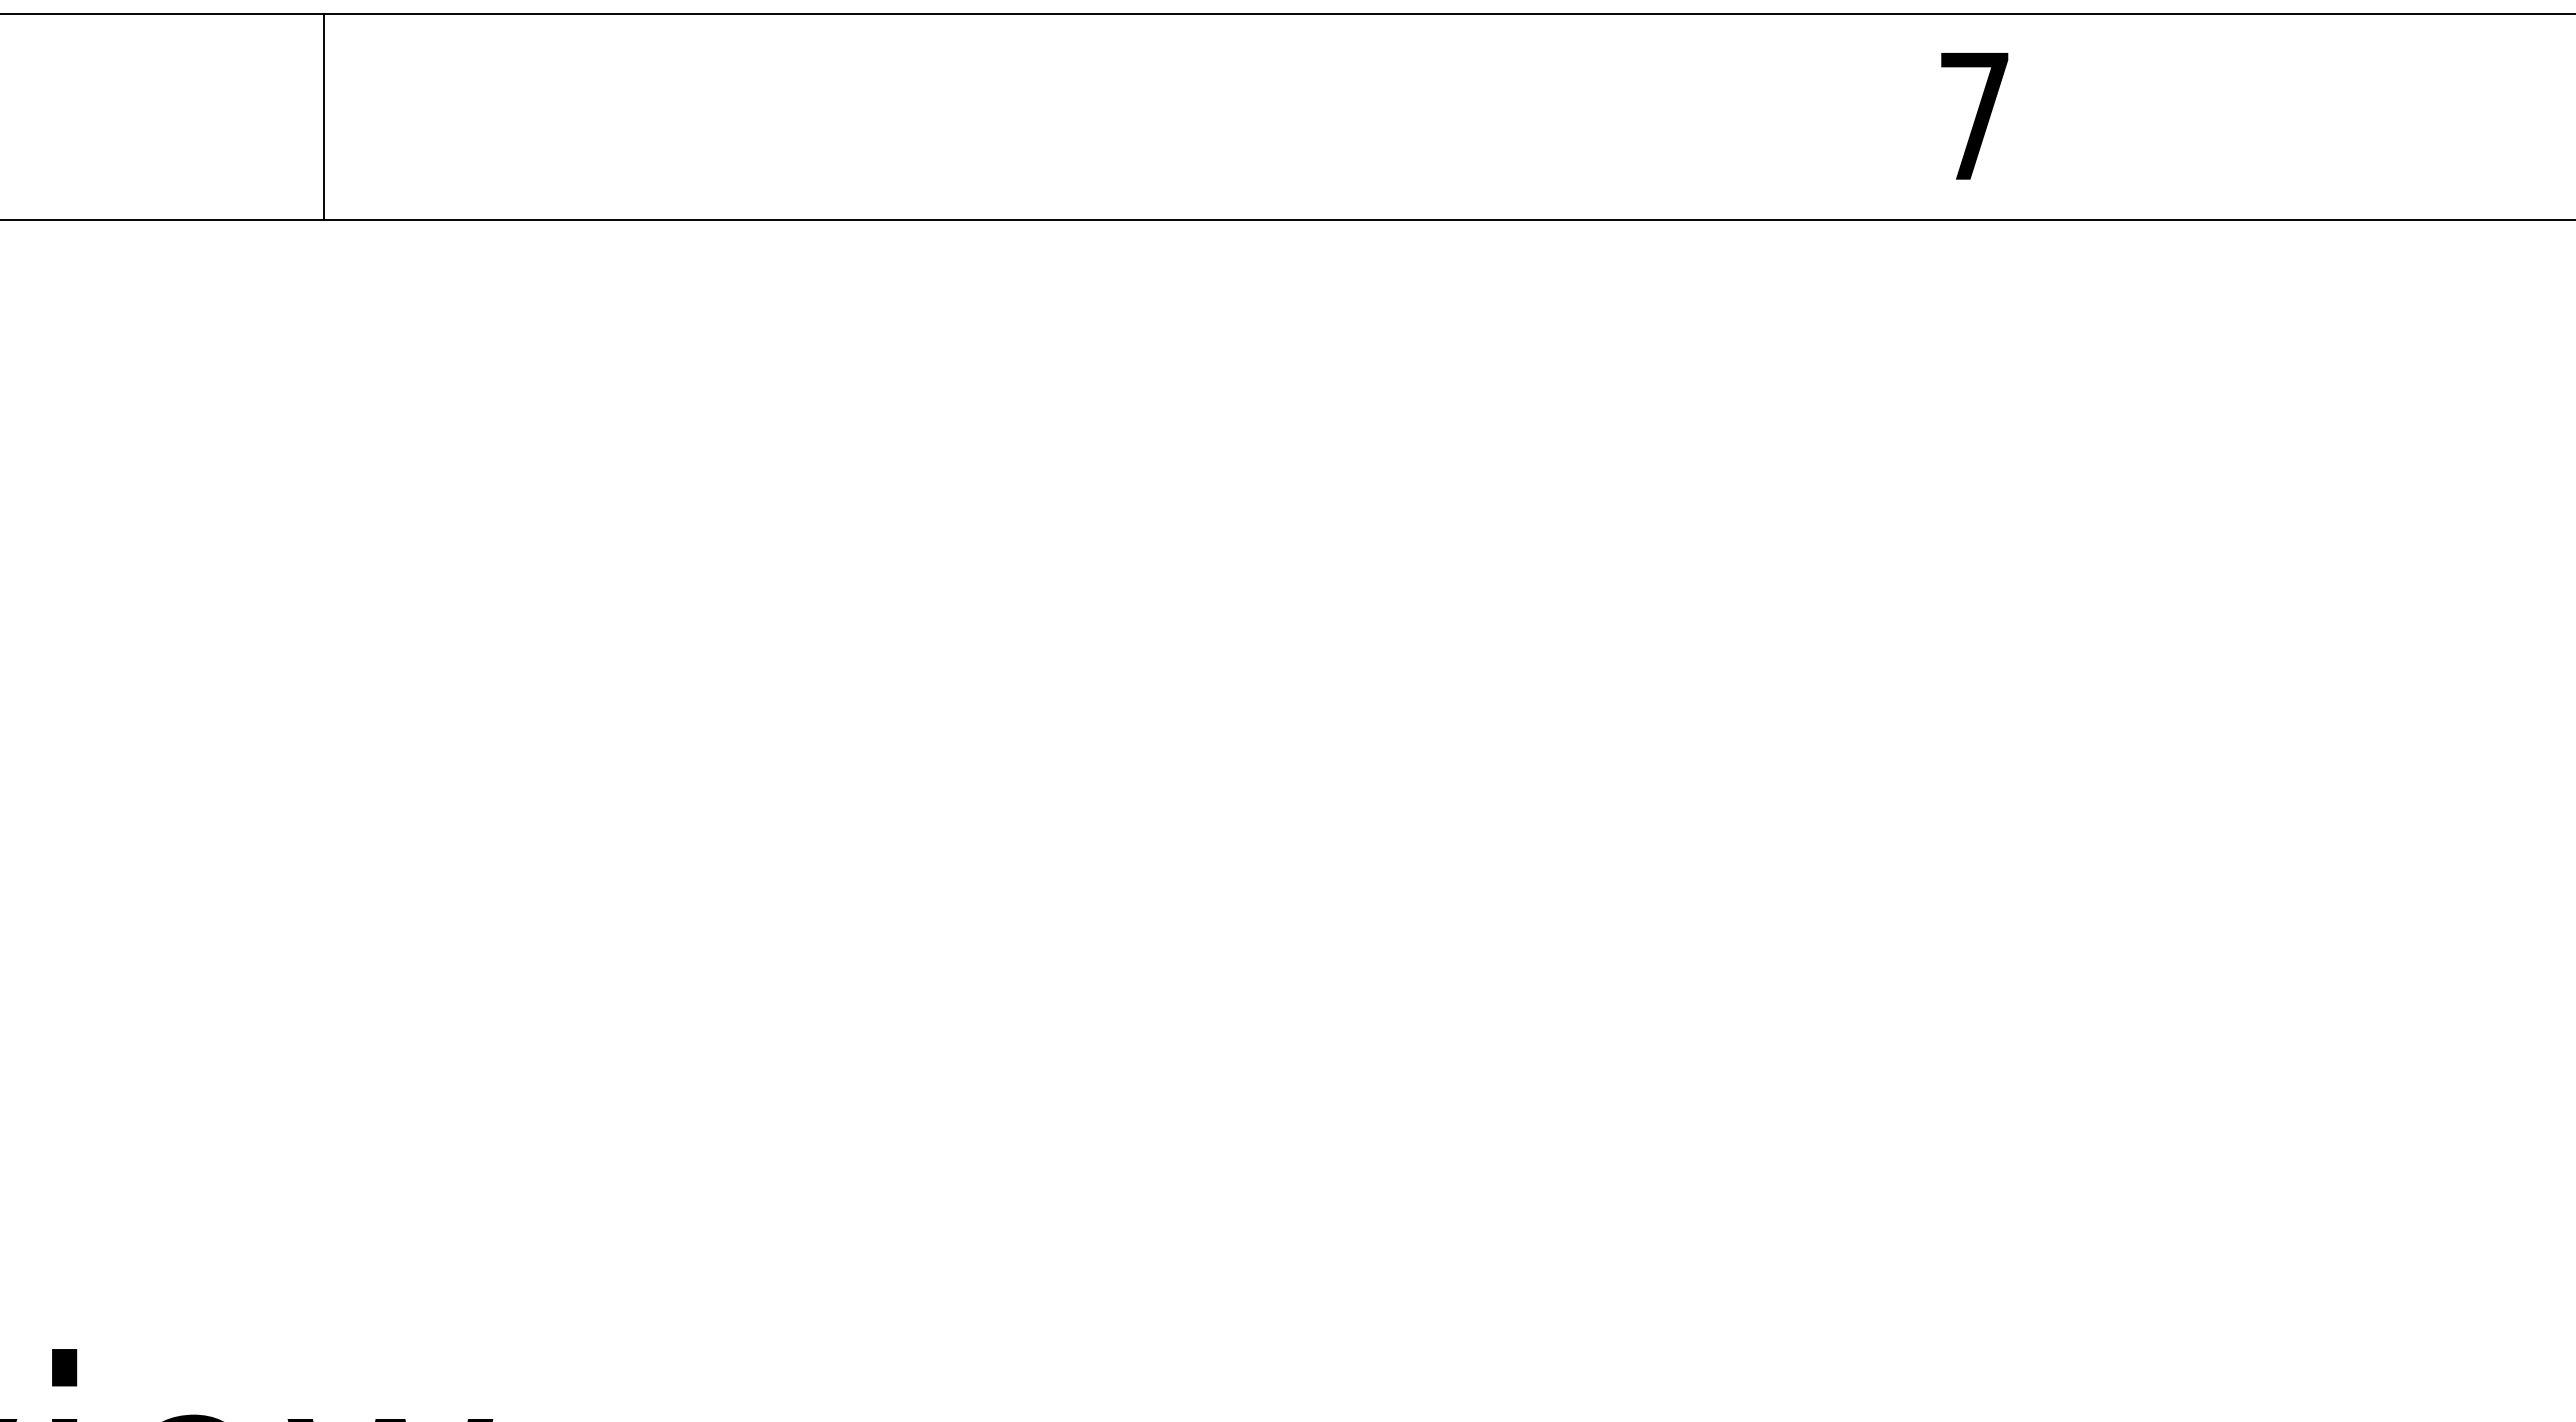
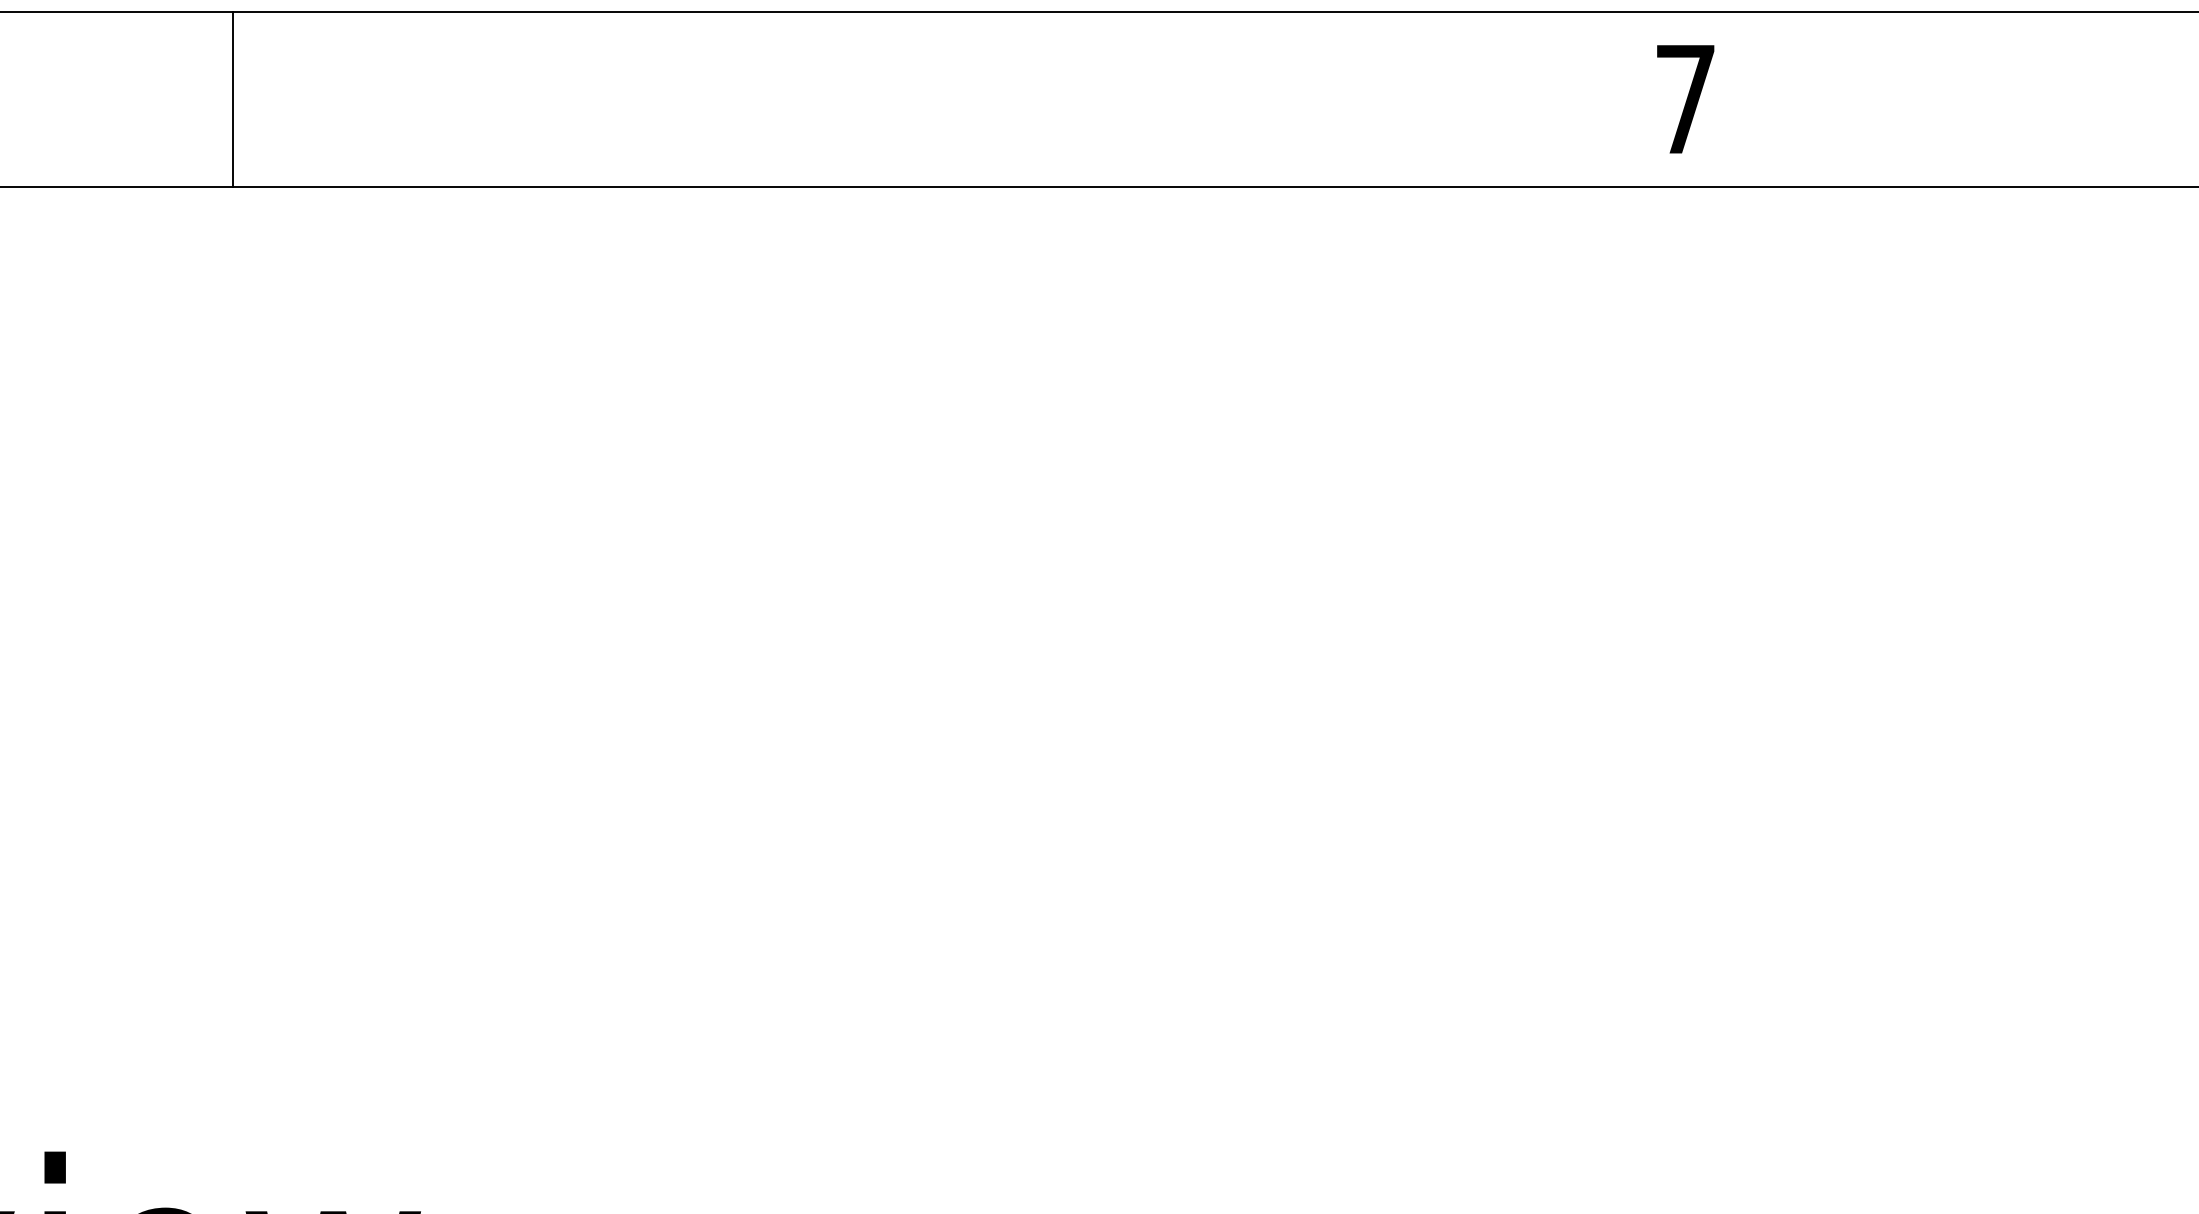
line: (323, 116) -> (232, 99), moved

